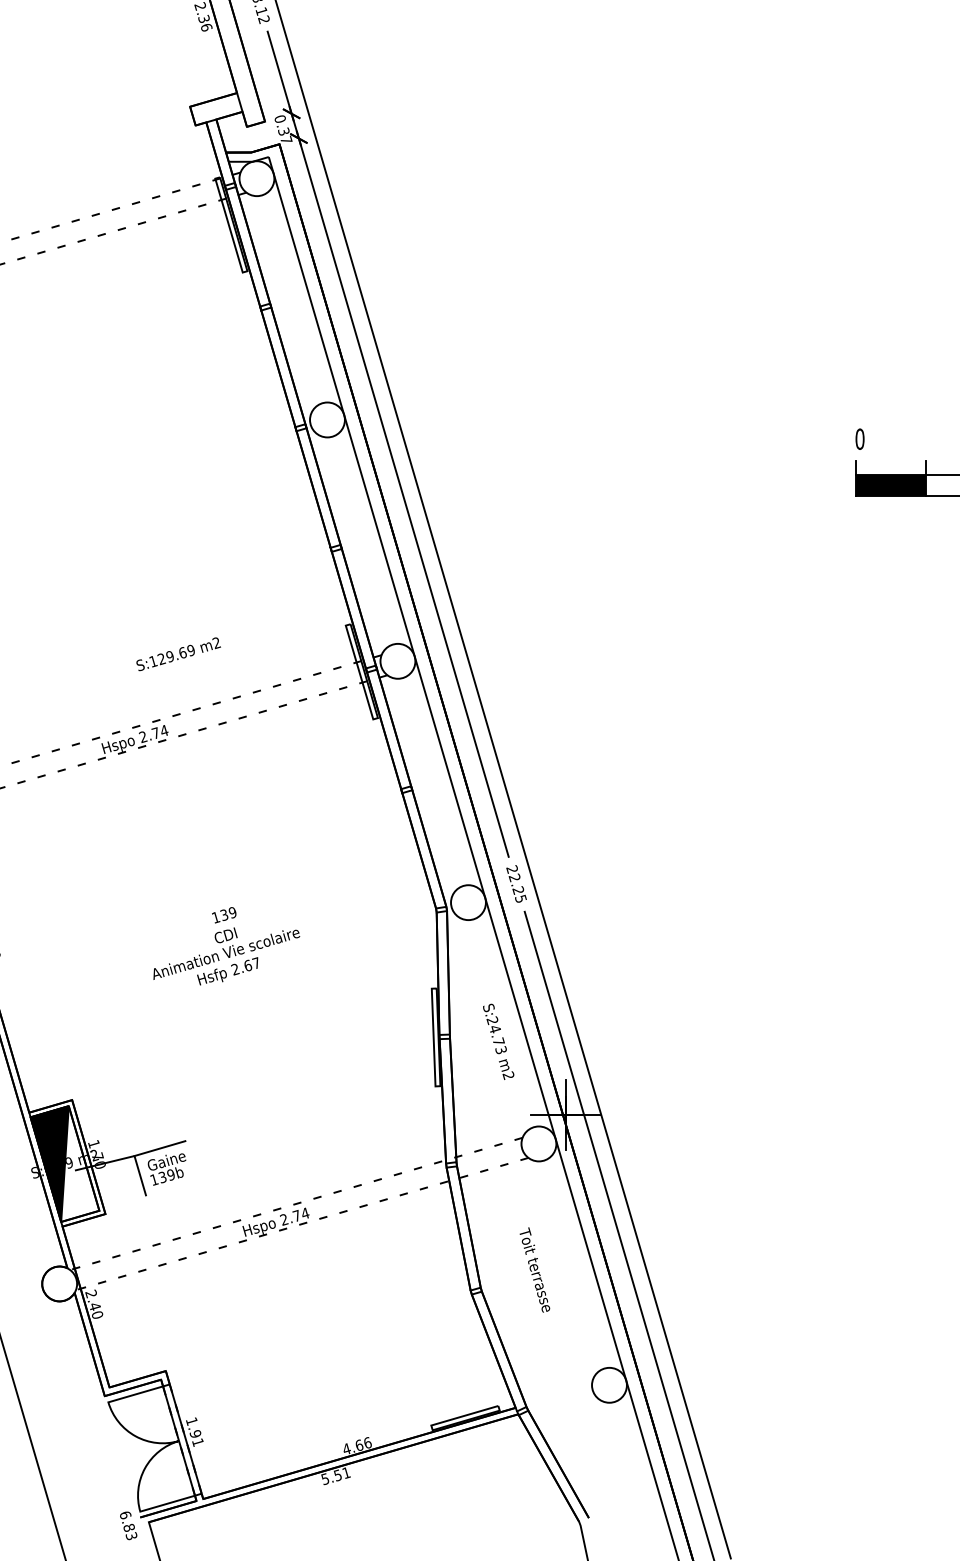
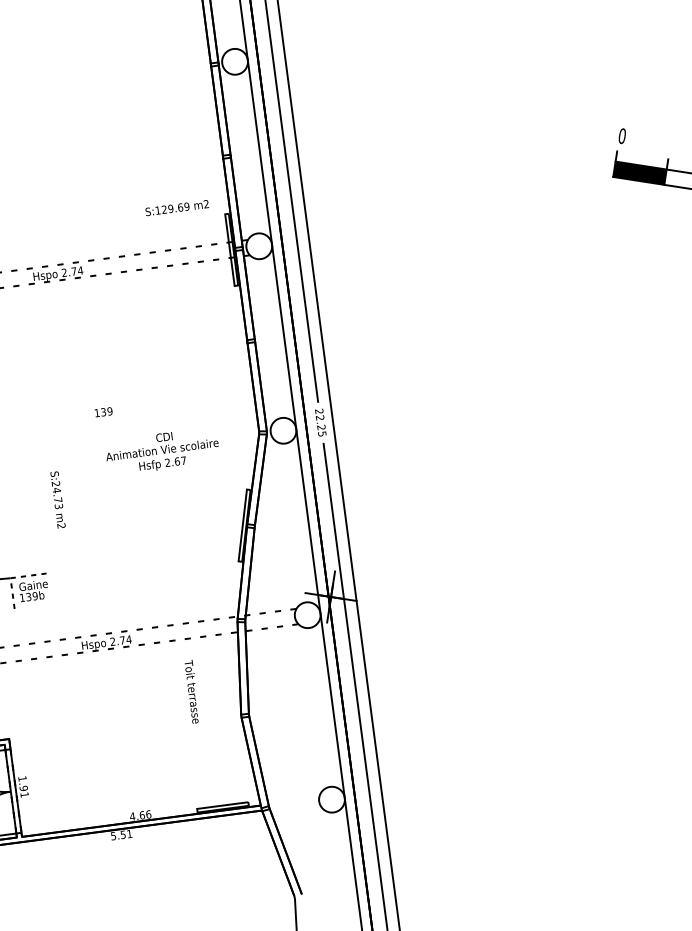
text: (178, 654) -> (177, 208), moved
text: (226, 956) -> (162, 452), moved
text: (498, 1041) -> (57, 499), moved
line: (140, 1154) -> (15, 577), solid -> dashed
text: (534, 1269) -> (191, 691), moved

